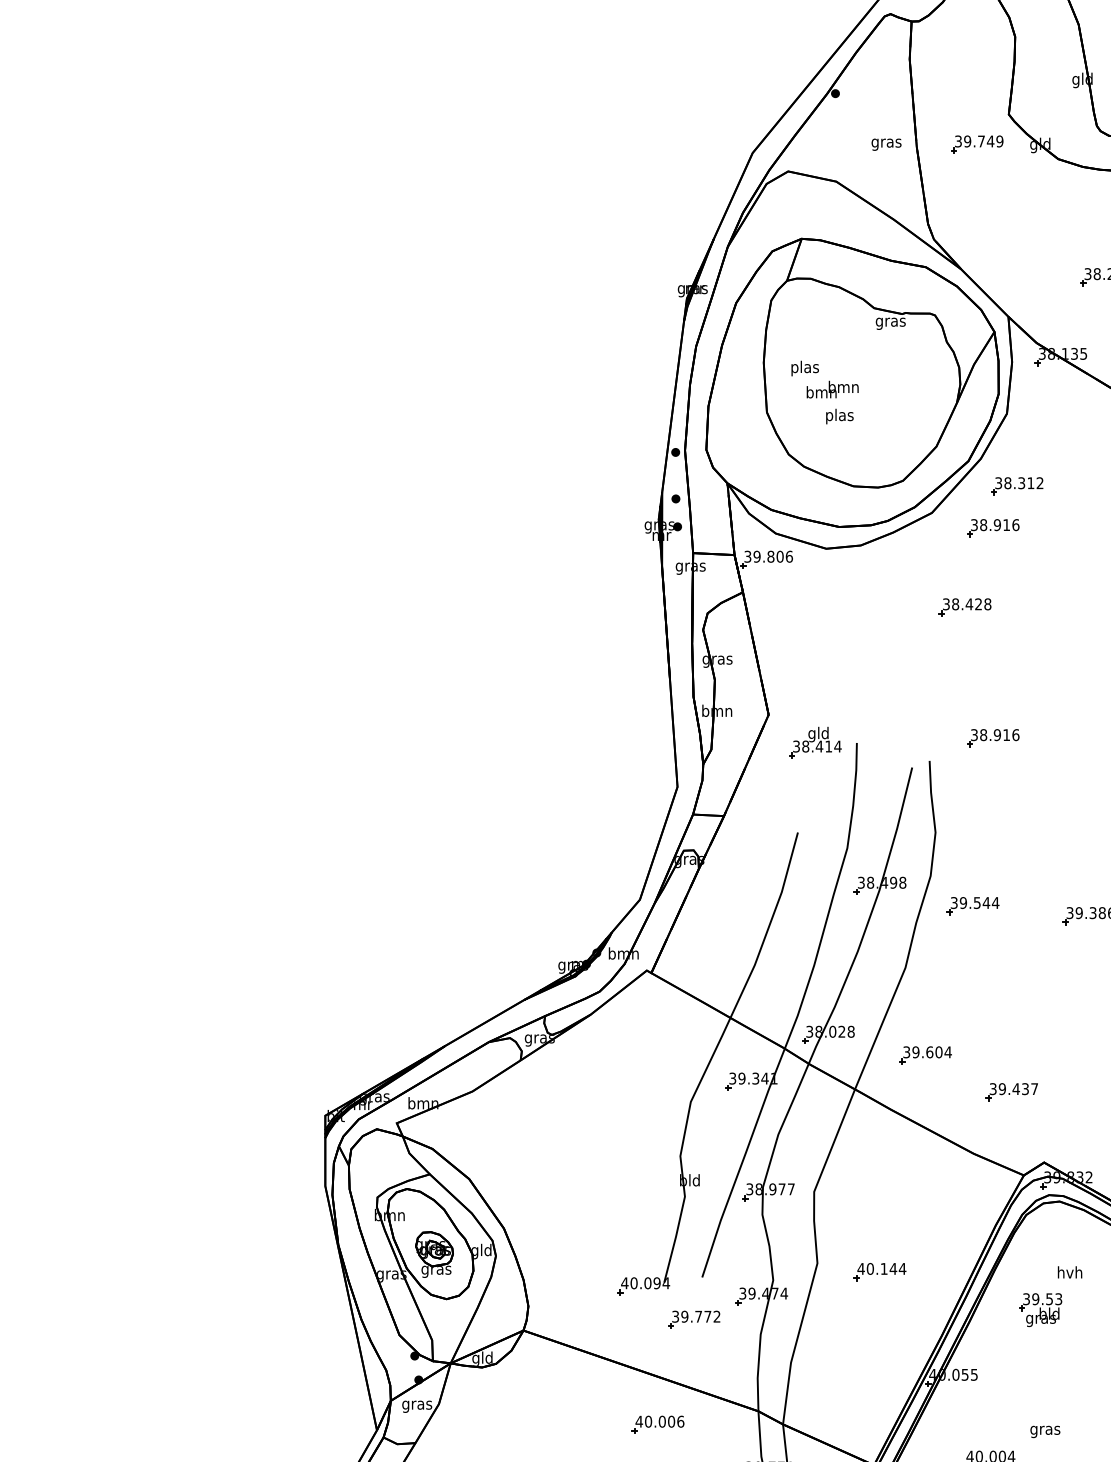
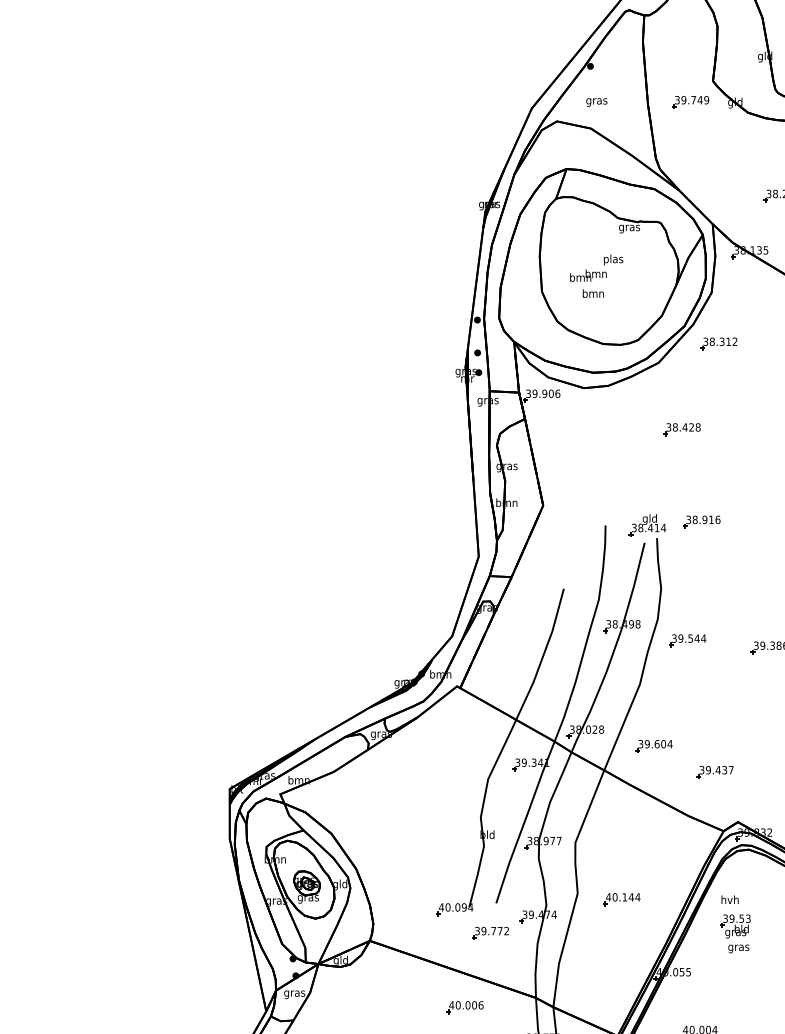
text: (886, 144) -> (596, 102), moved
text: (804, 368) -> (613, 260), moved
text: (839, 416) -> (593, 294), plas -> bmn
part: (993, 528) -> (702, 373), removed
text: (770, 556) -> (544, 393), 39.806 -> 39.906
part: (815, 742) -> (647, 525), moved
text: (1069, 1272) -> (729, 899), moved
text: (1045, 1431) -> (738, 948), moved

